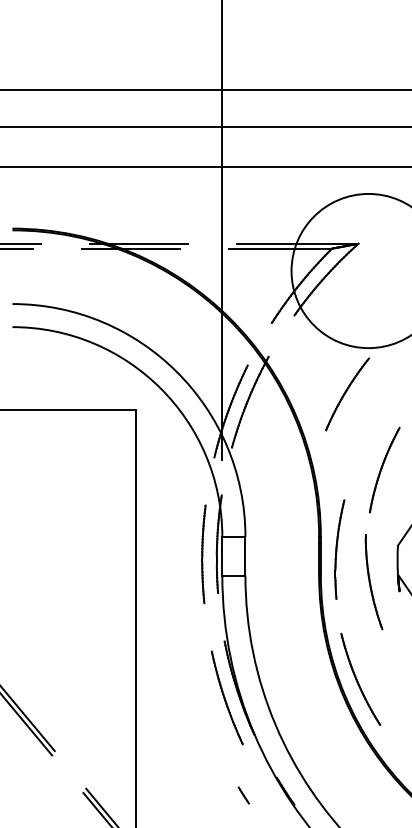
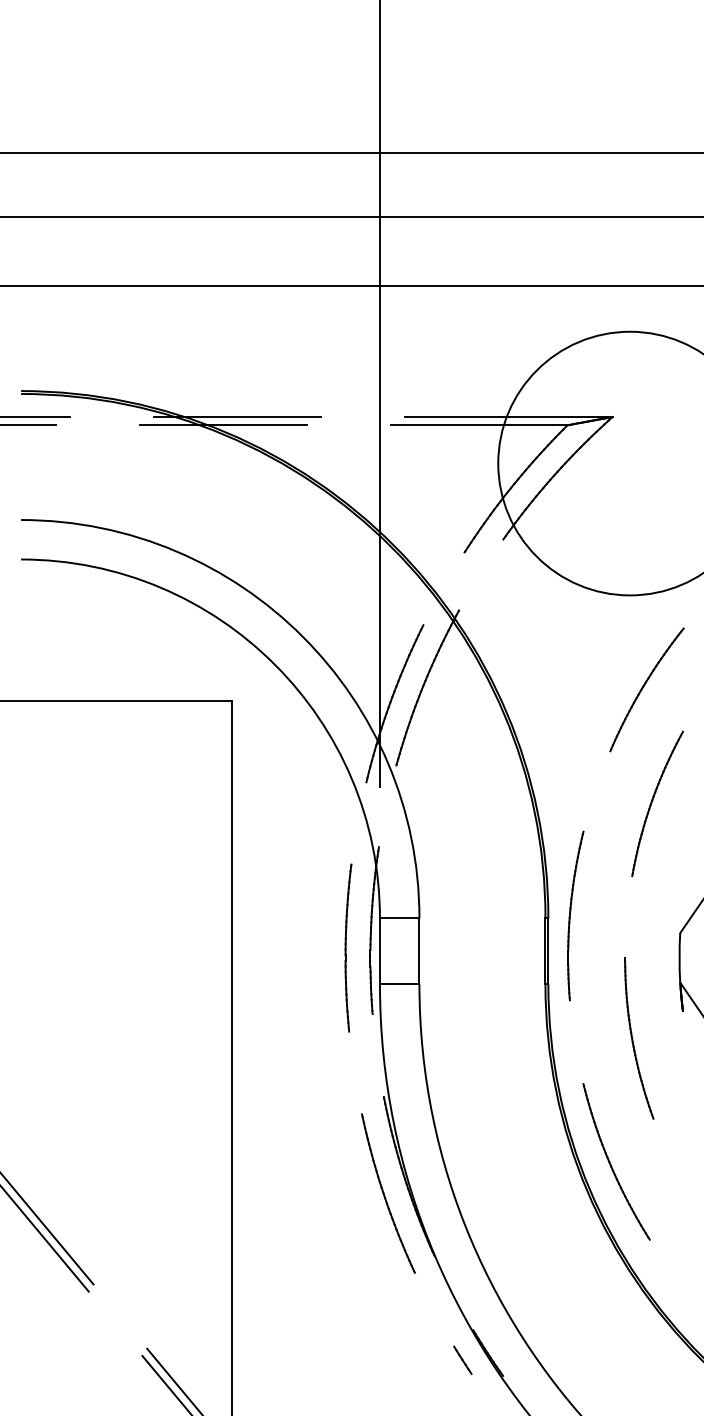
part: (347, 394) -> (646, 690), moved
part: (339, 549) -> (575, 915), moved
part: (373, 582) -> (638, 1038), moved
line: (243, 795) -> (462, 1360), moved

